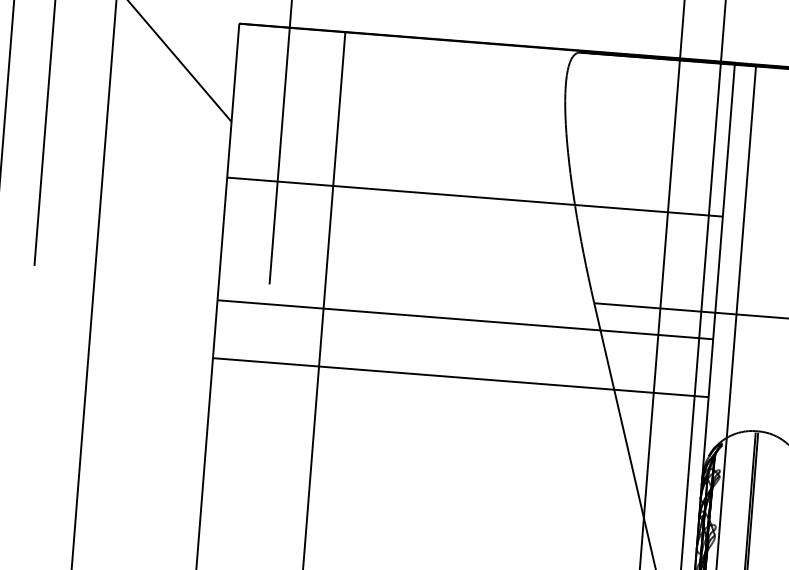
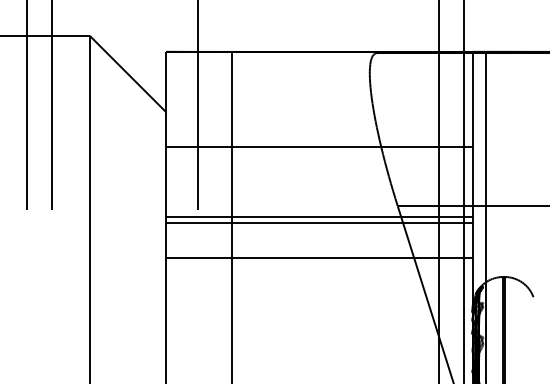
line: (466, 311) -> (319, 217), added

